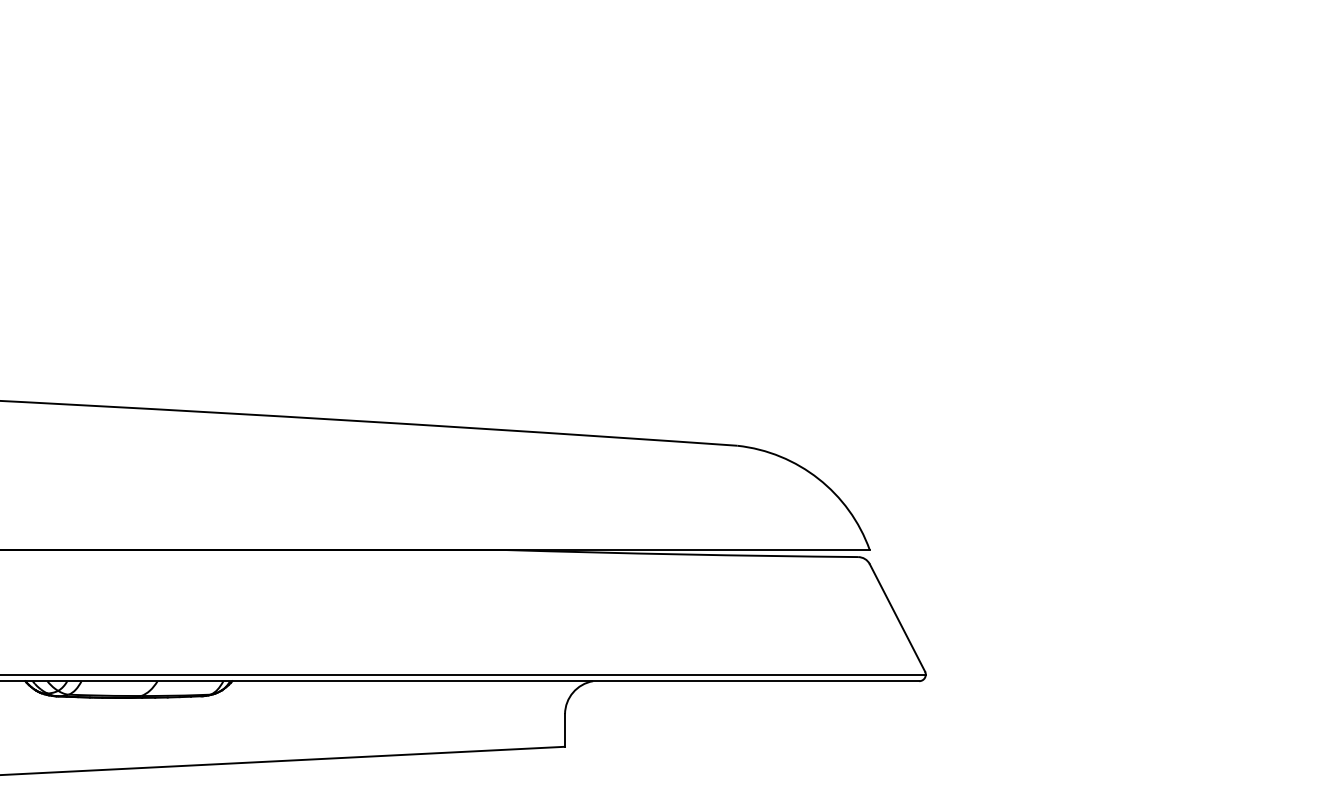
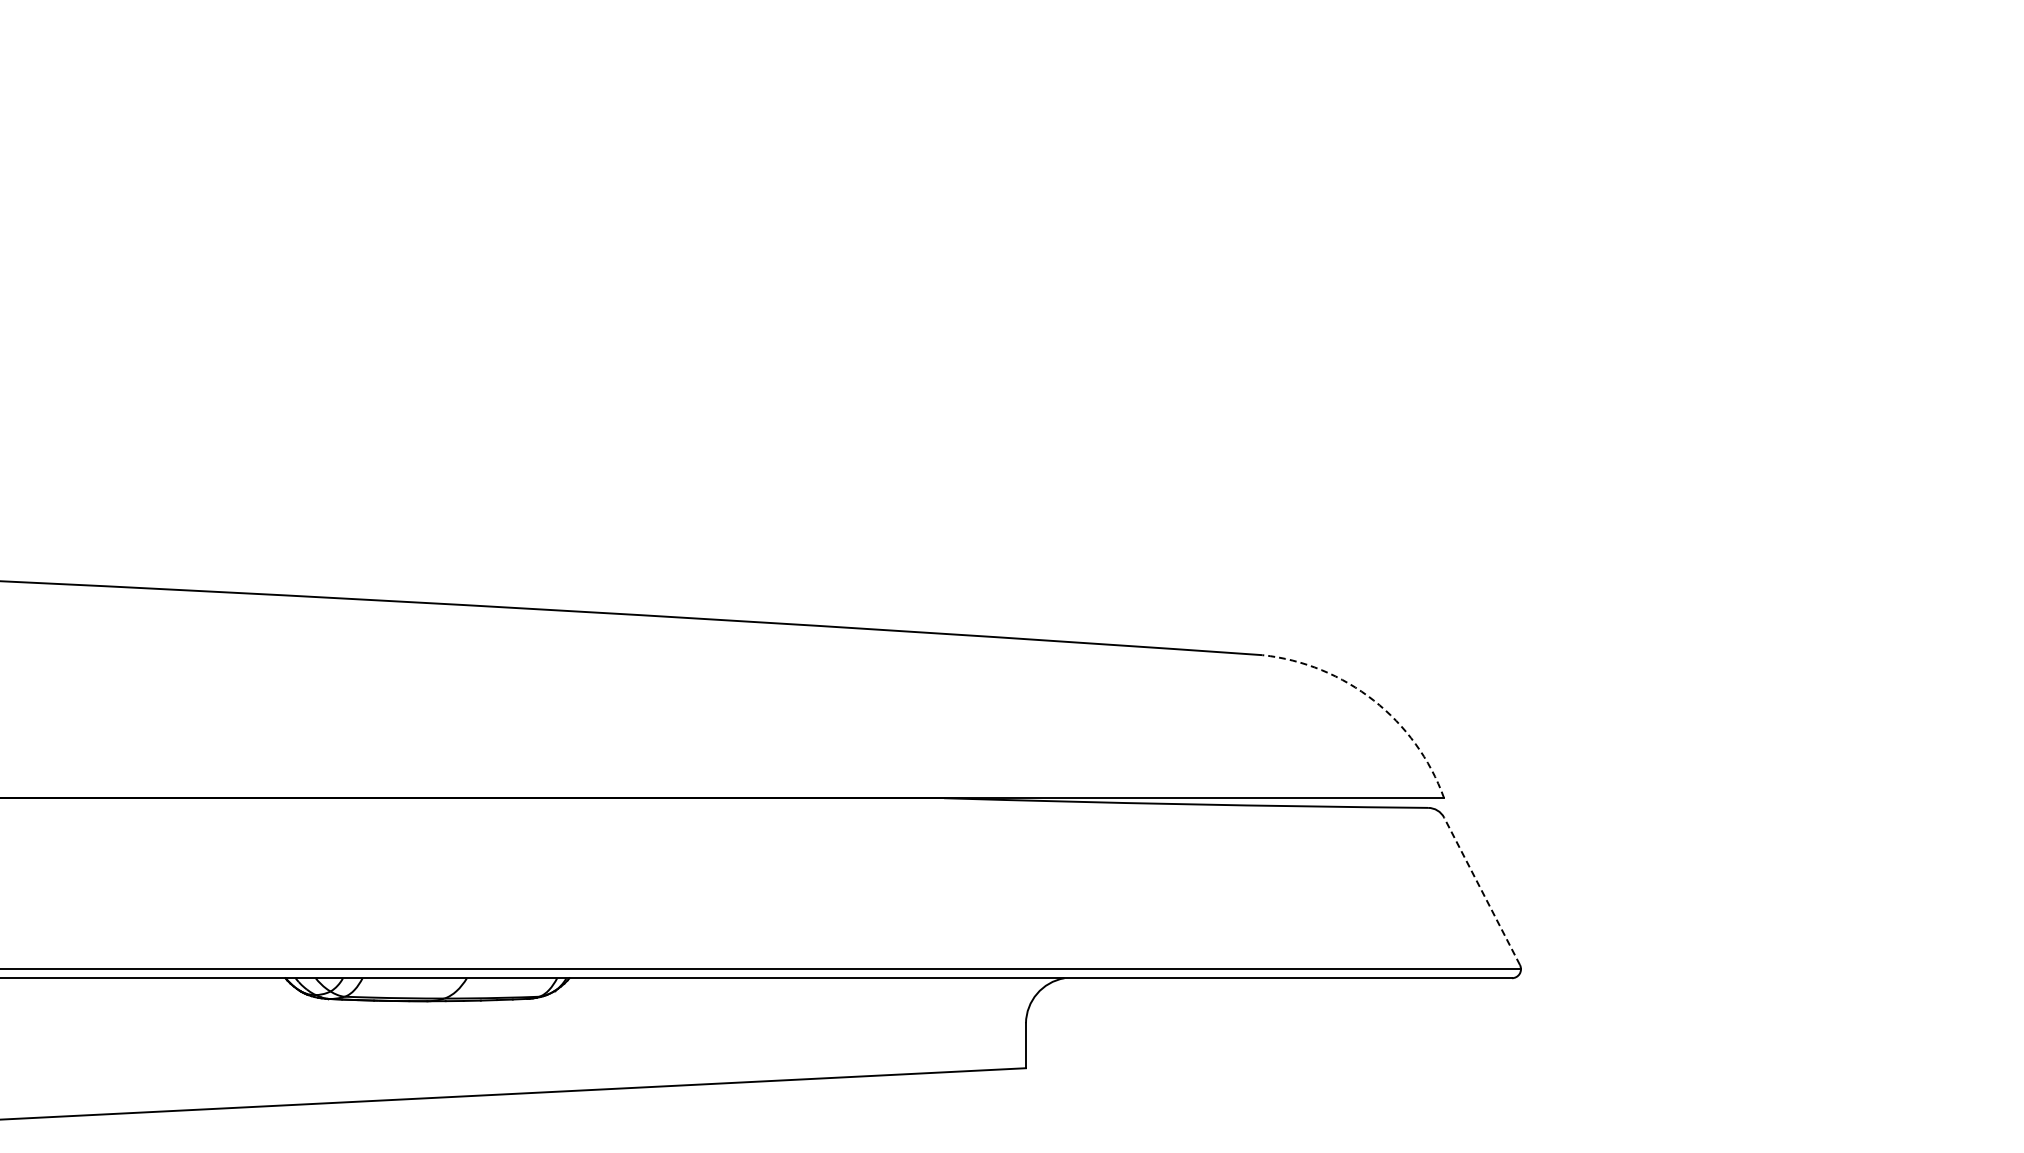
arc: (818, 478) -> (1373, 700), solid -> dashed
line: (897, 618) -> (1482, 891), solid -> dashed

